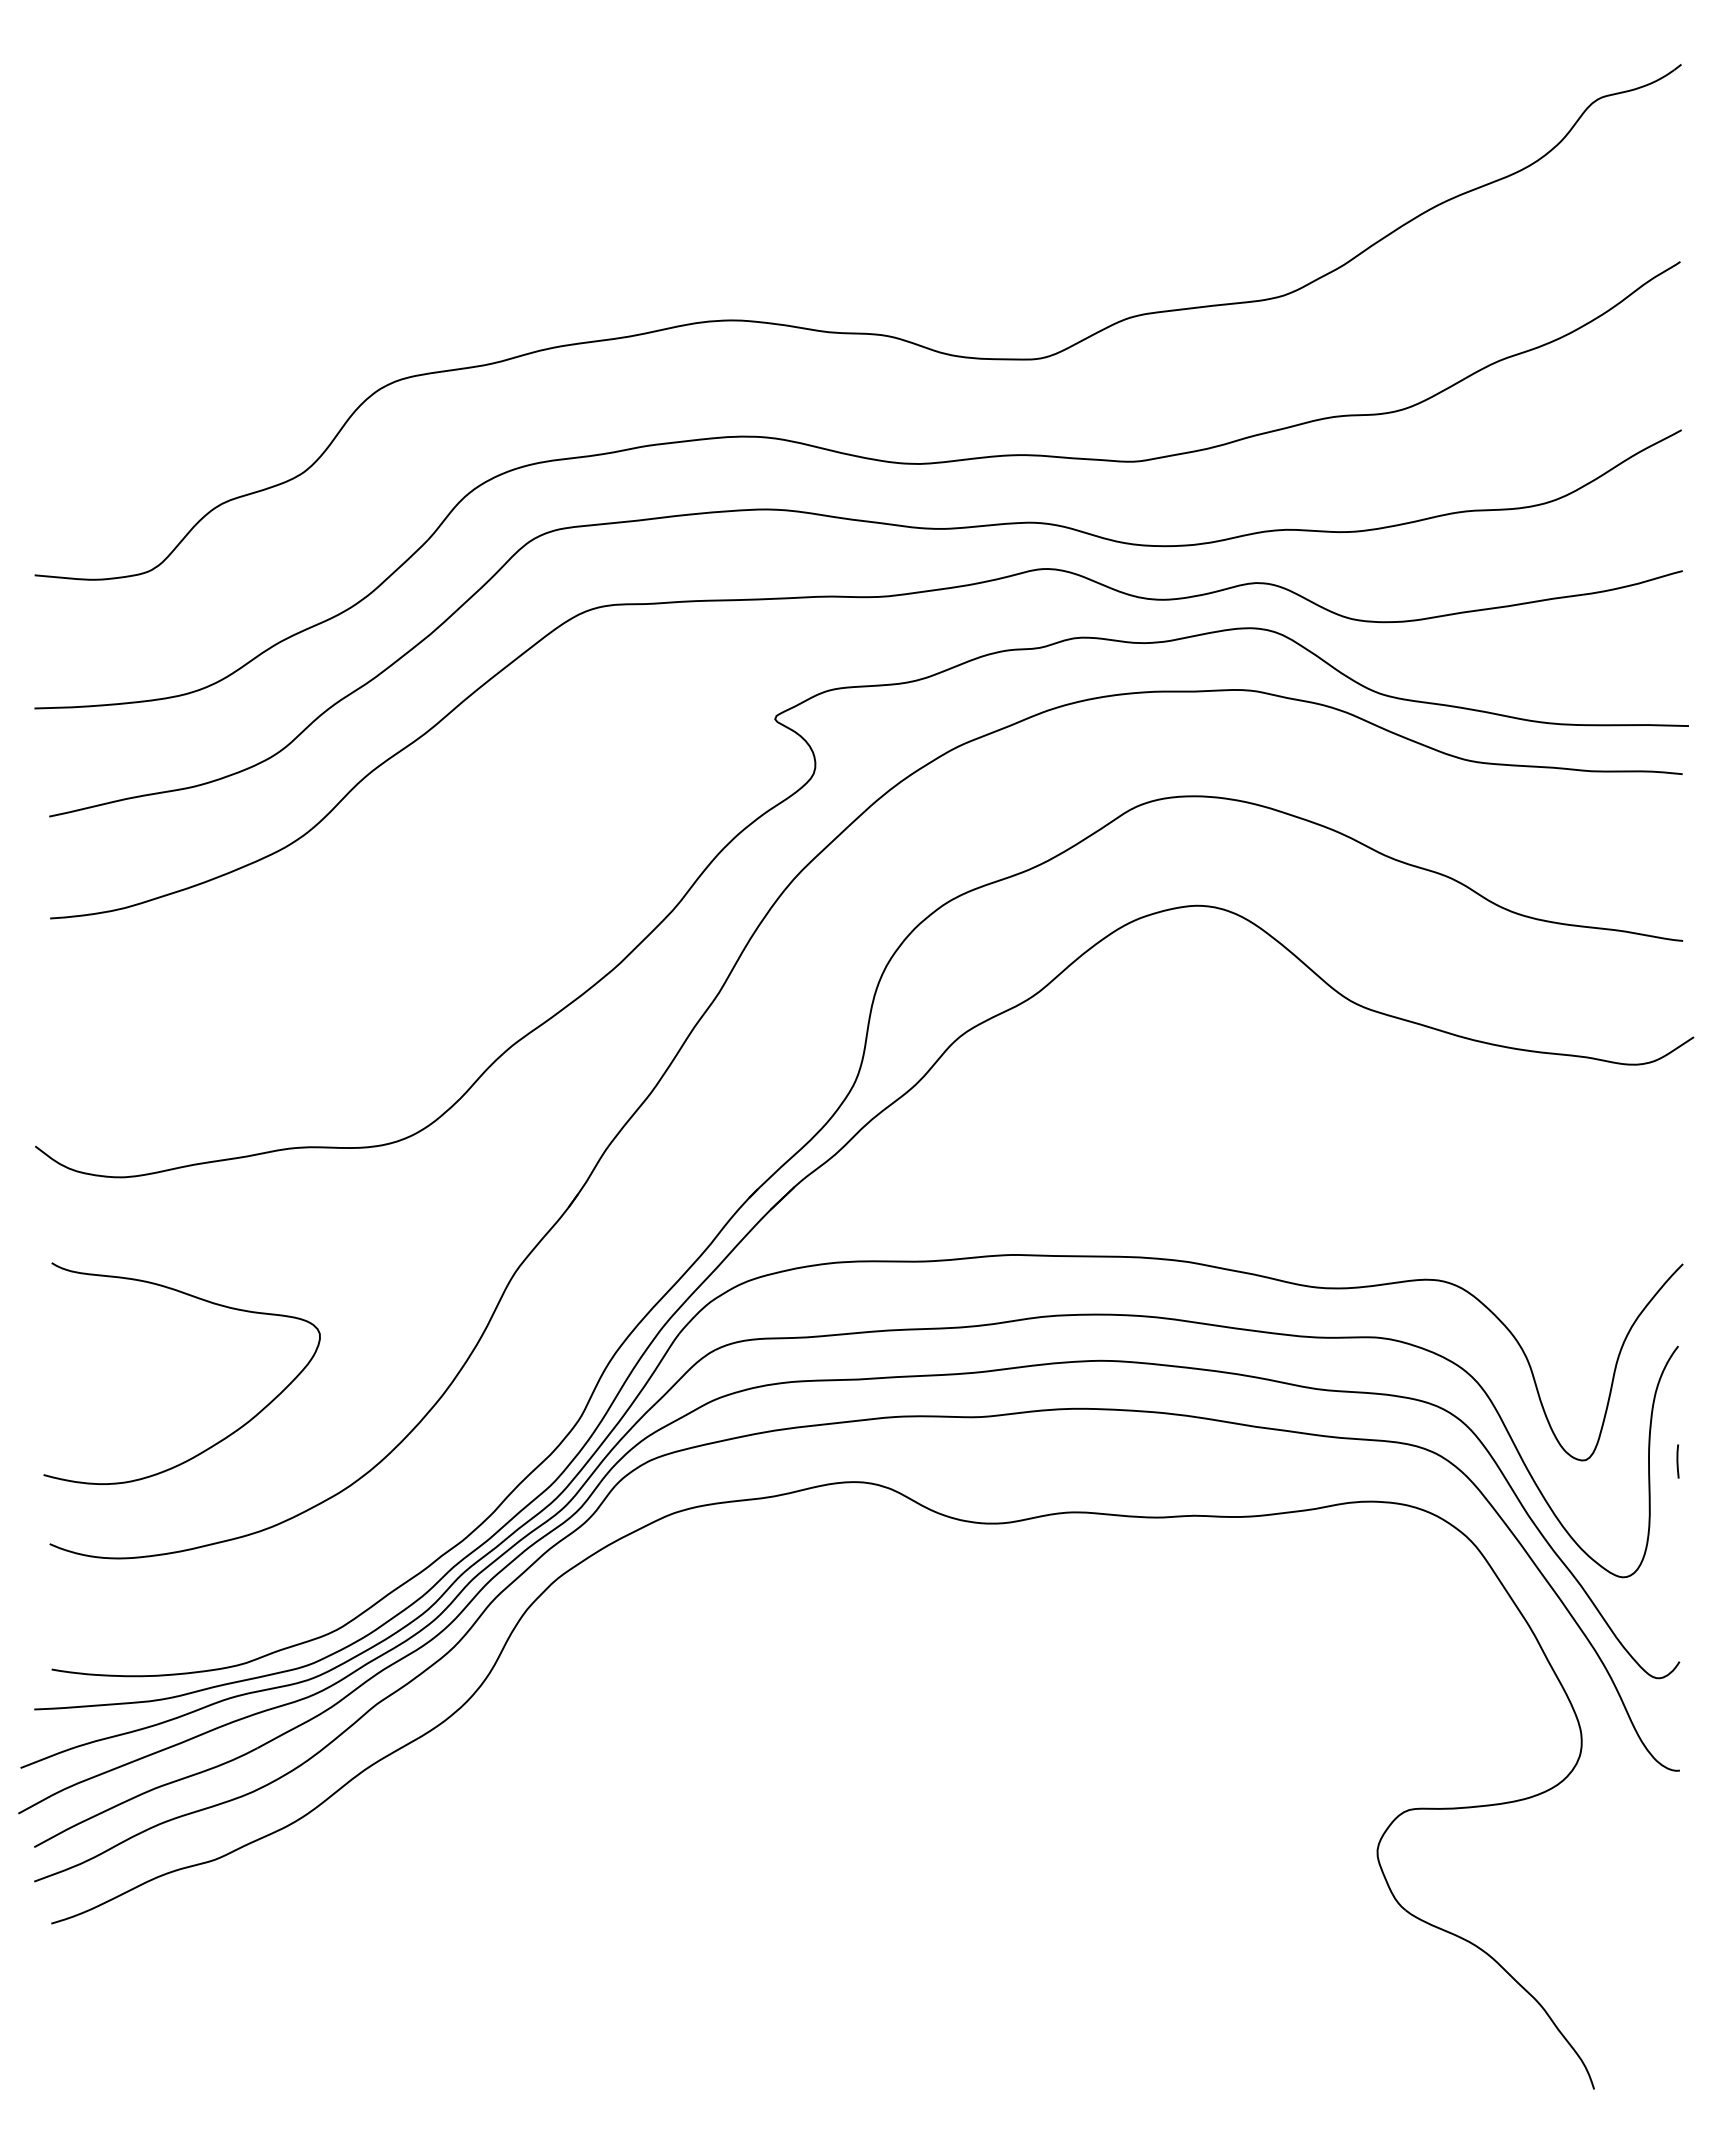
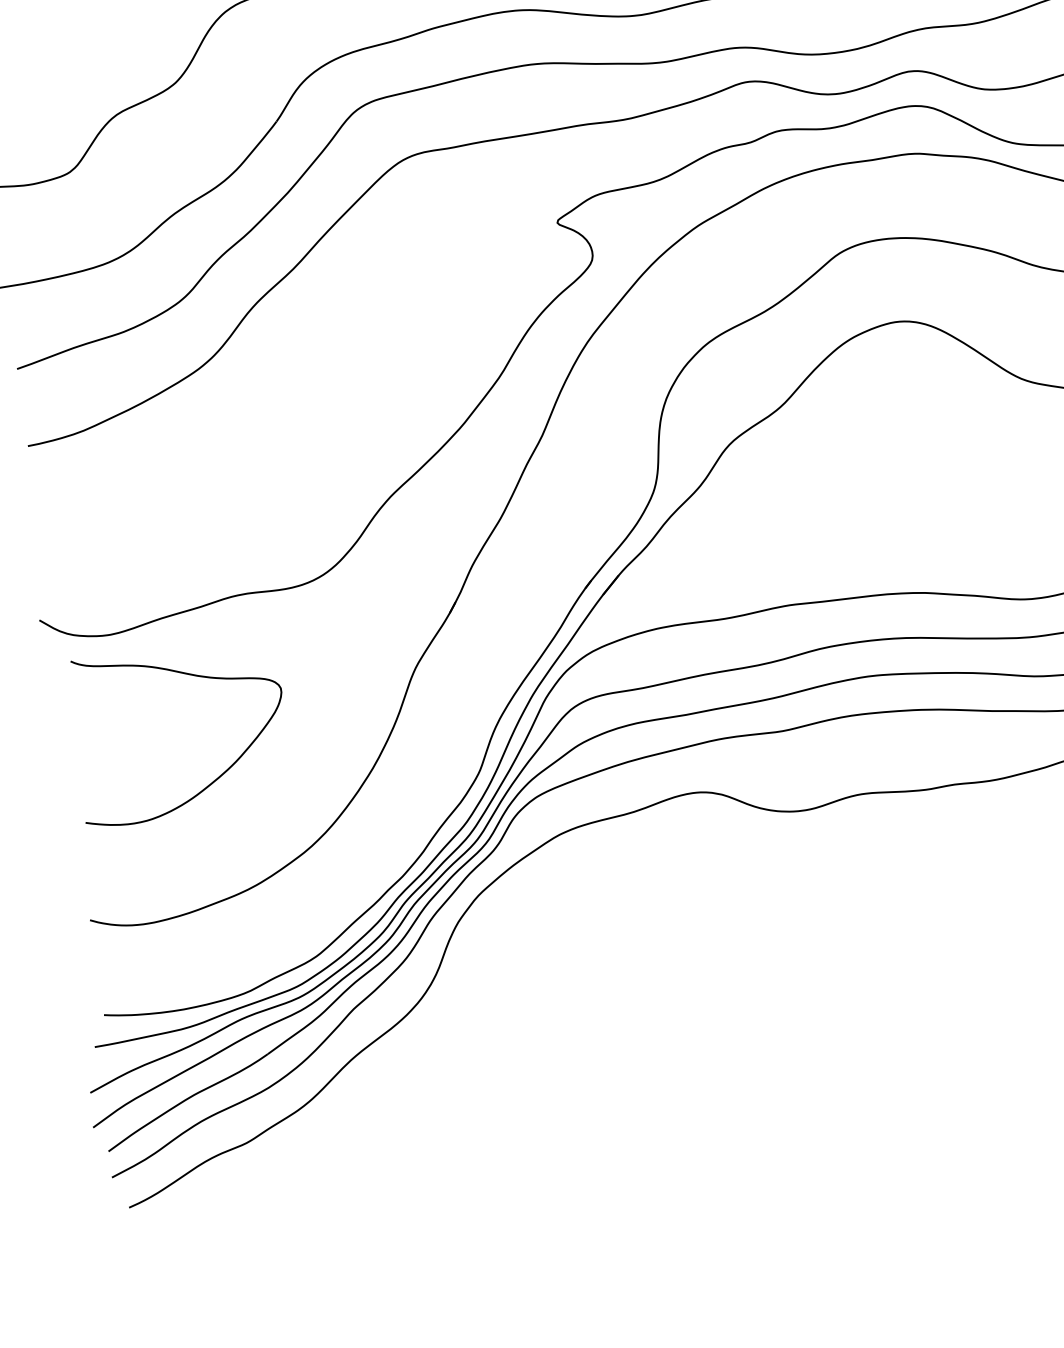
curve: (204, 1301) -> (190, 675), moved

